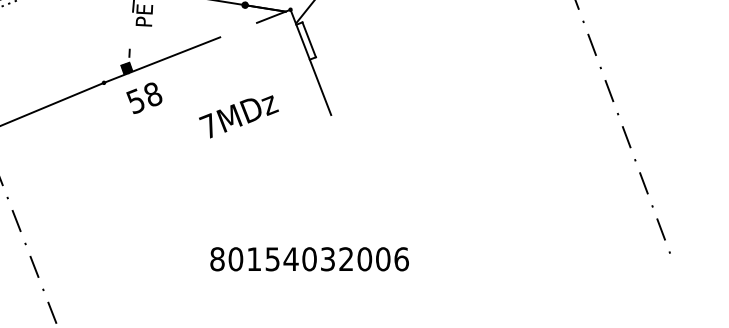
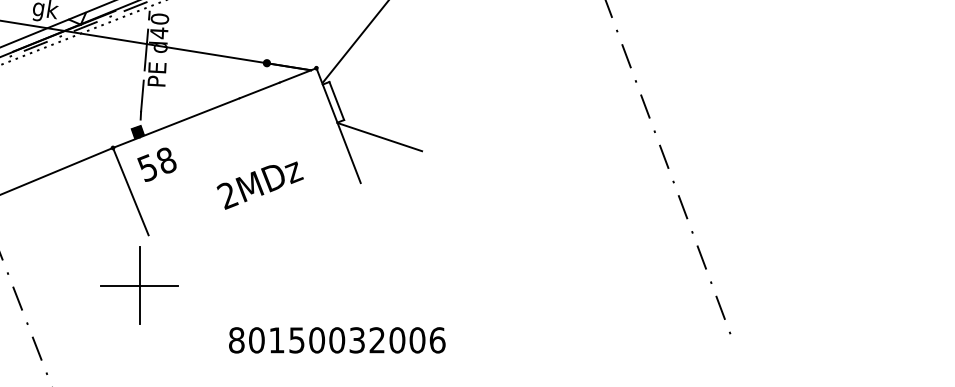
line: (238, 30) -> (259, 90), added
line: (131, 34) -> (142, 95), added
line: (348, 73) -> (379, 137), added
line: (120, 122) -> (130, 191), added
text: (209, 126) -> (227, 195), 7MDz -> 2MDz
part: (128, 208) -> (139, 285), added
text: (290, 259) -> (316, 340), 80154032006 -> 80150032006

